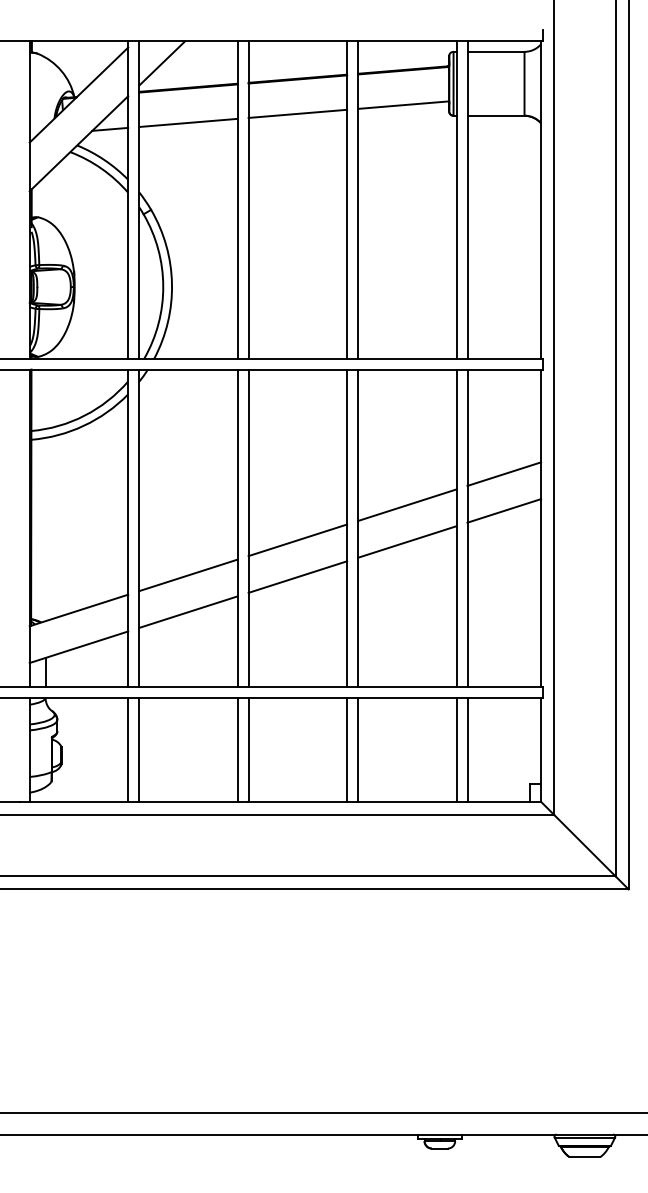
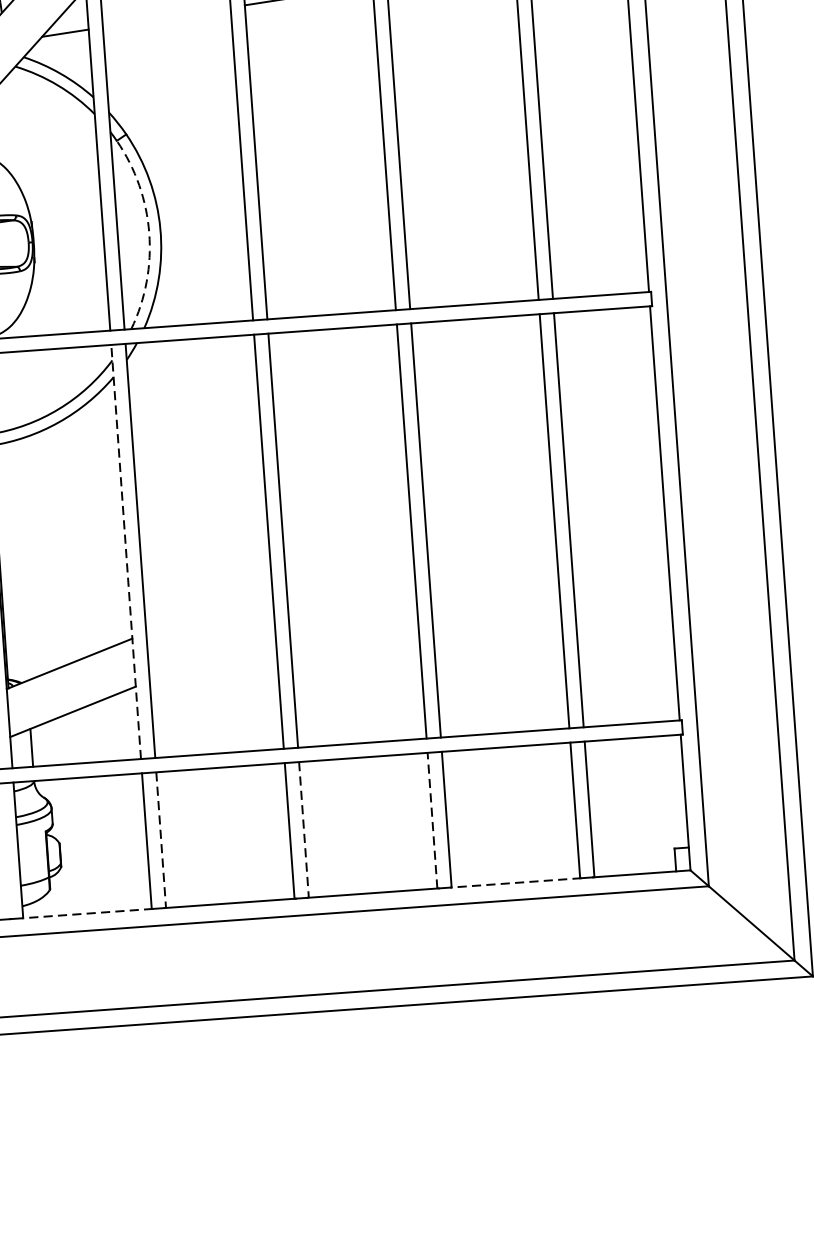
line: (188, 122) -> (166, 16), removed
arc: (163, 286) -> (149, 233), solid -> dashed
line: (504, 473) -> (612, 445), removed
line: (407, 505) -> (488, 496), removed
line: (504, 510) -> (615, 493), removed
line: (128, 528) -> (126, 552), solid -> dashed
line: (297, 540) -> (348, 552), removed
line: (407, 541) -> (491, 543), removed
line: (188, 575) -> (209, 607), removed
line: (297, 576) -> (351, 599), removed
line: (188, 611) -> (212, 654), removed
line: (139, 749) -> (161, 839), solid -> dashed
line: (248, 749) -> (303, 829), solid -> dashed
line: (347, 749) -> (432, 820), solid -> dashed
line: (78, 801) -> (86, 913), solid -> dashed
line: (406, 801) -> (514, 882), solid -> dashed

